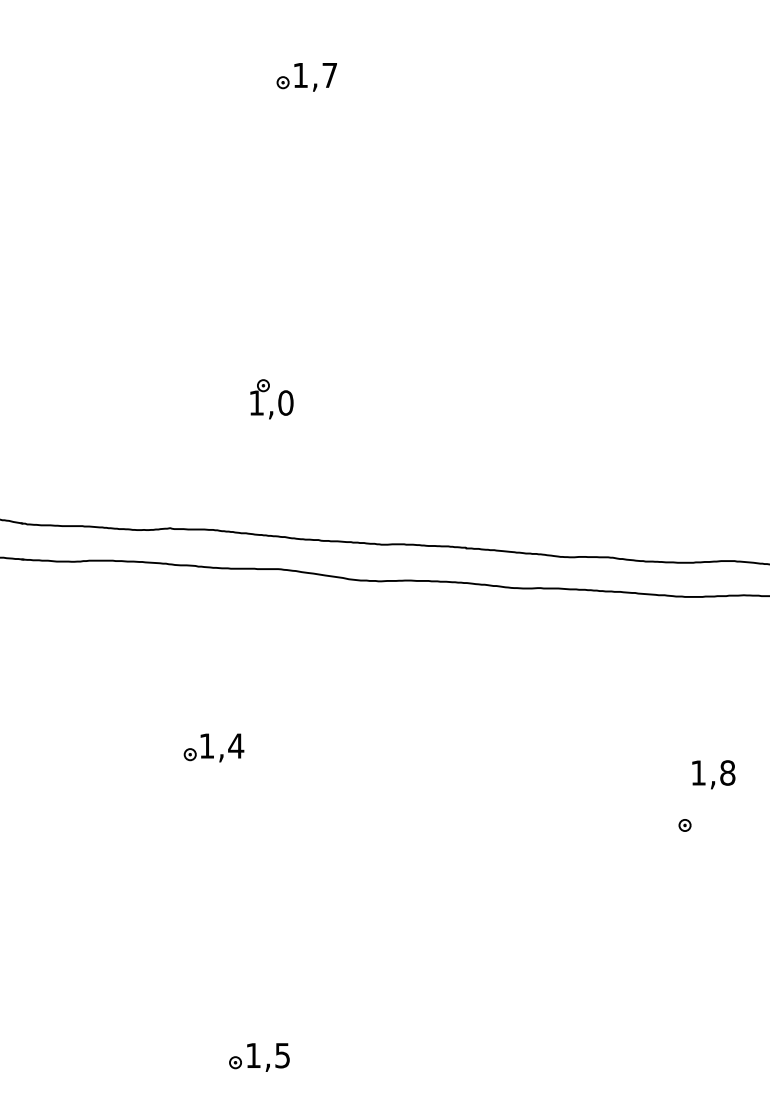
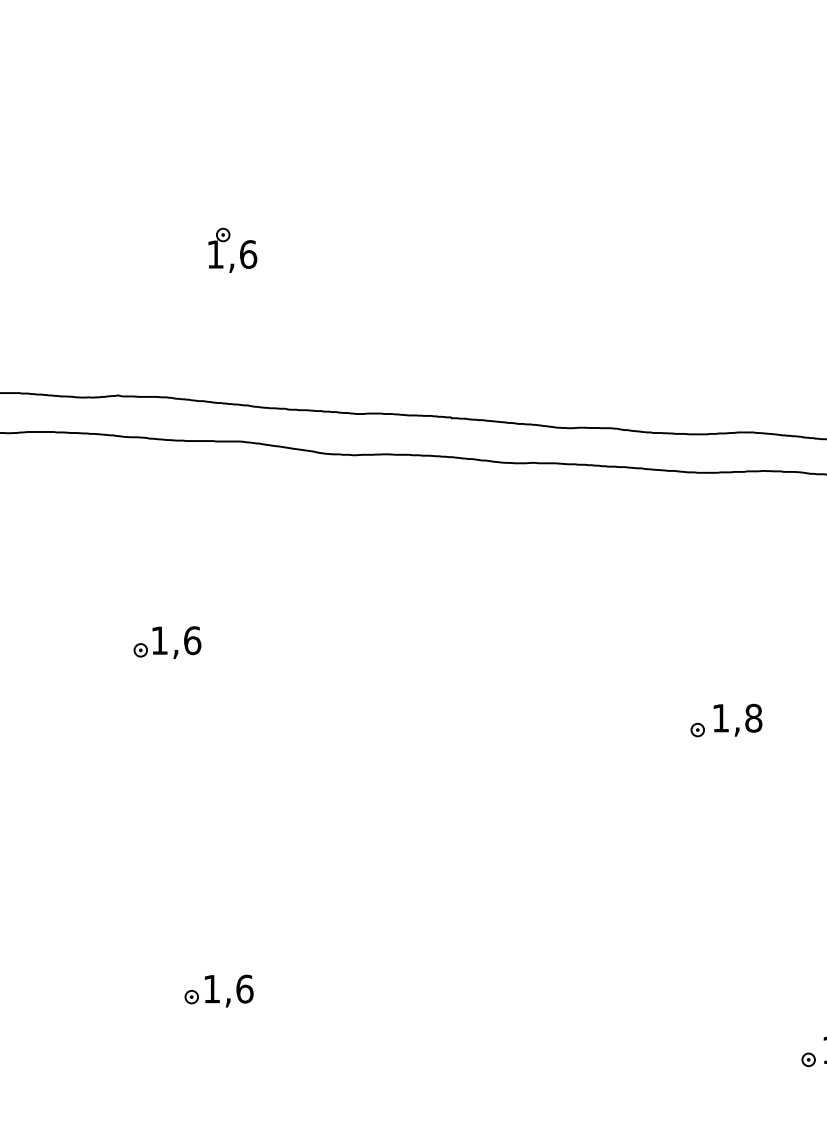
text: (285, 402) -> (248, 253), 1,0 -> 1,6
text: (236, 745) -> (192, 640), 1,4 -> 1,6
text: (713, 774) -> (737, 719), moved
text: (282, 1055) -> (244, 989), 1,5 -> 1,6

